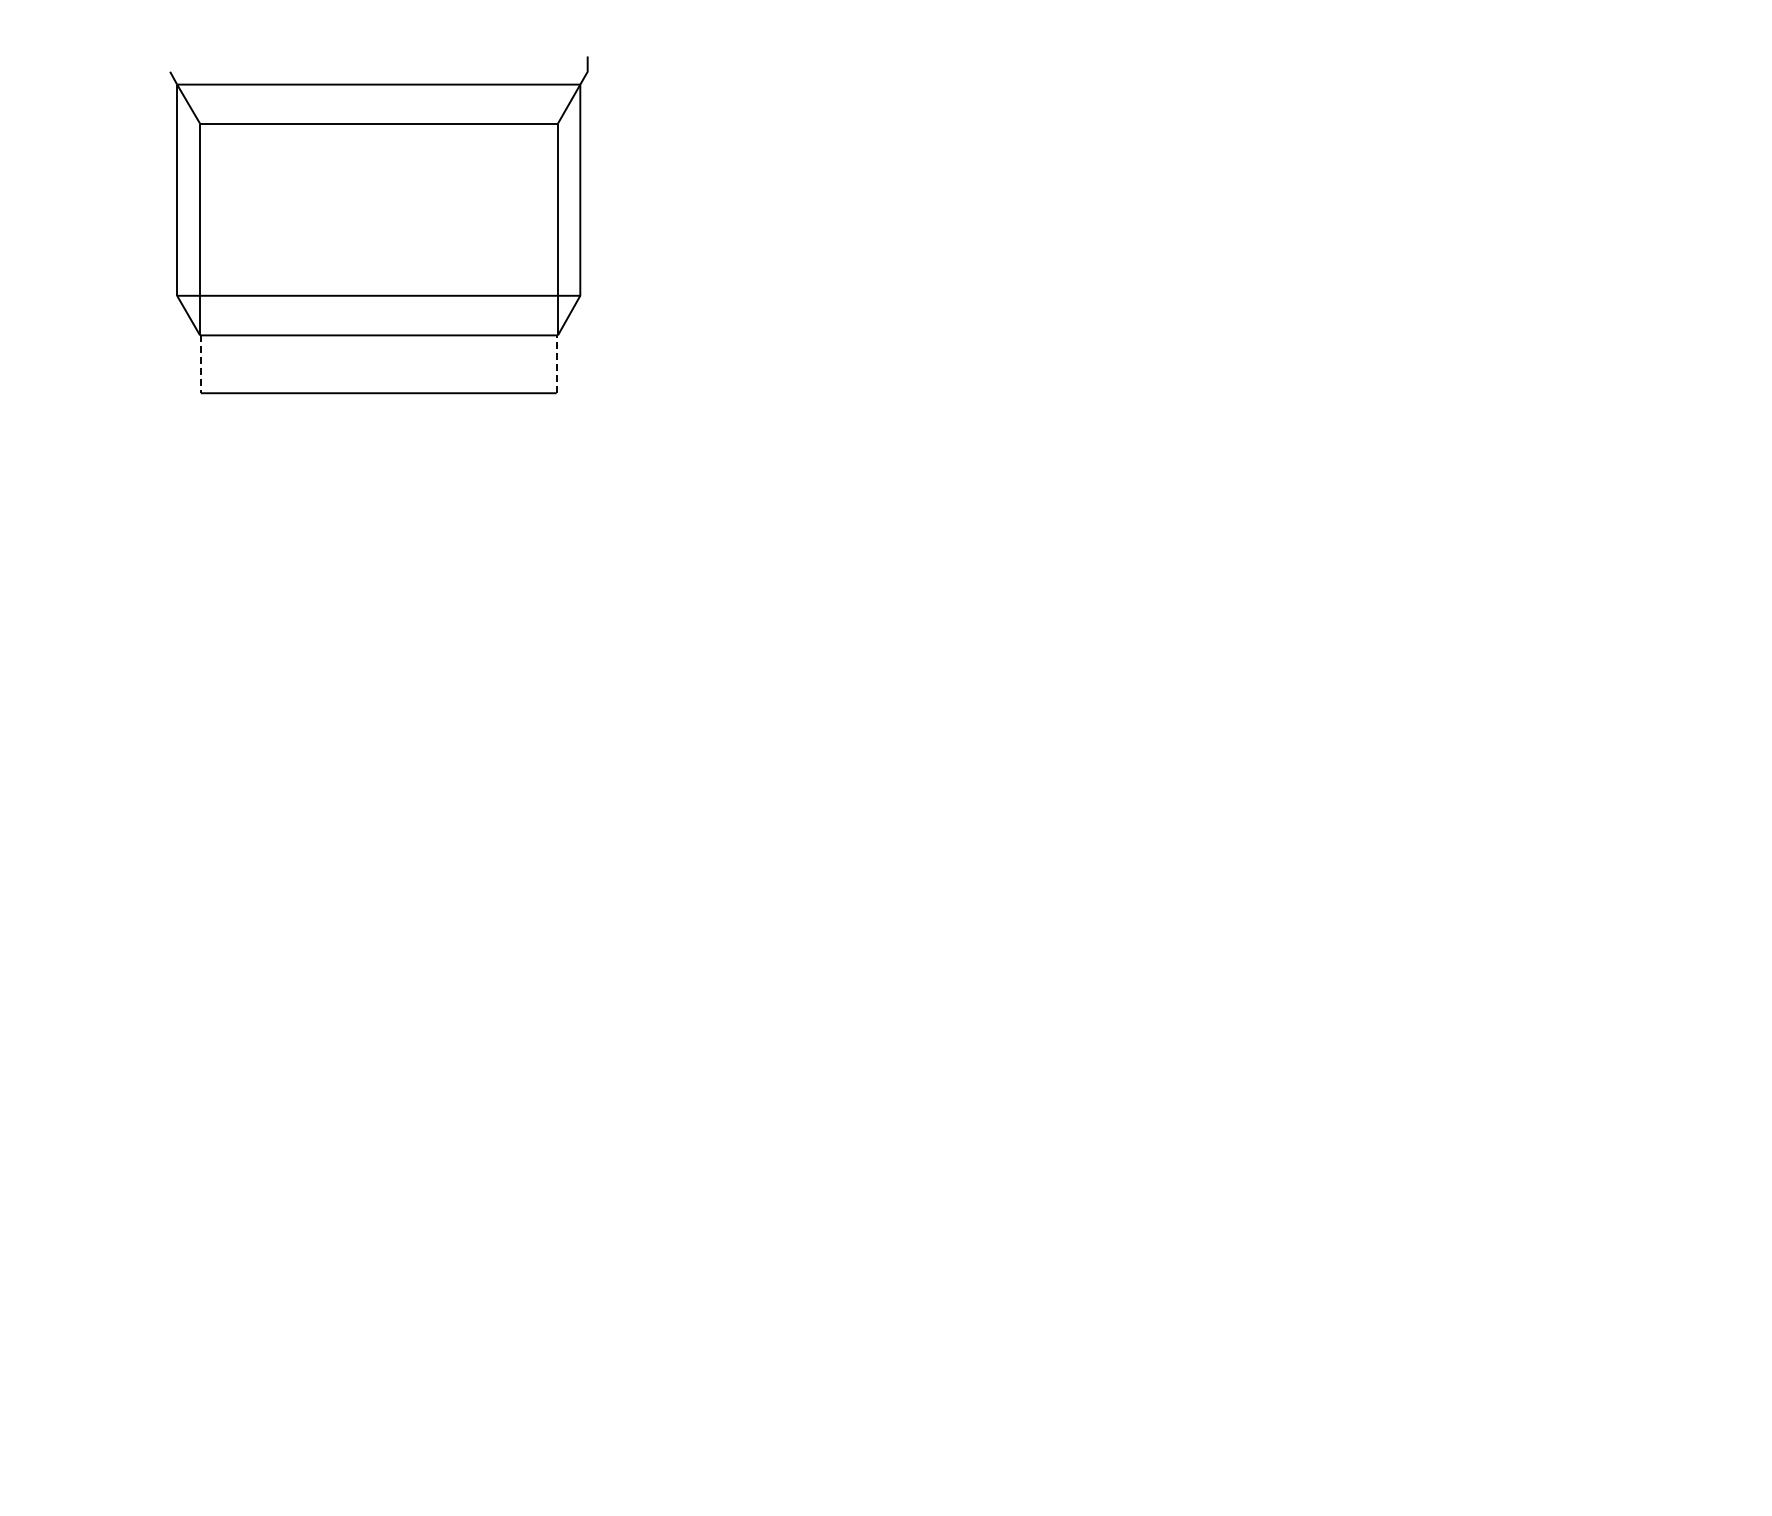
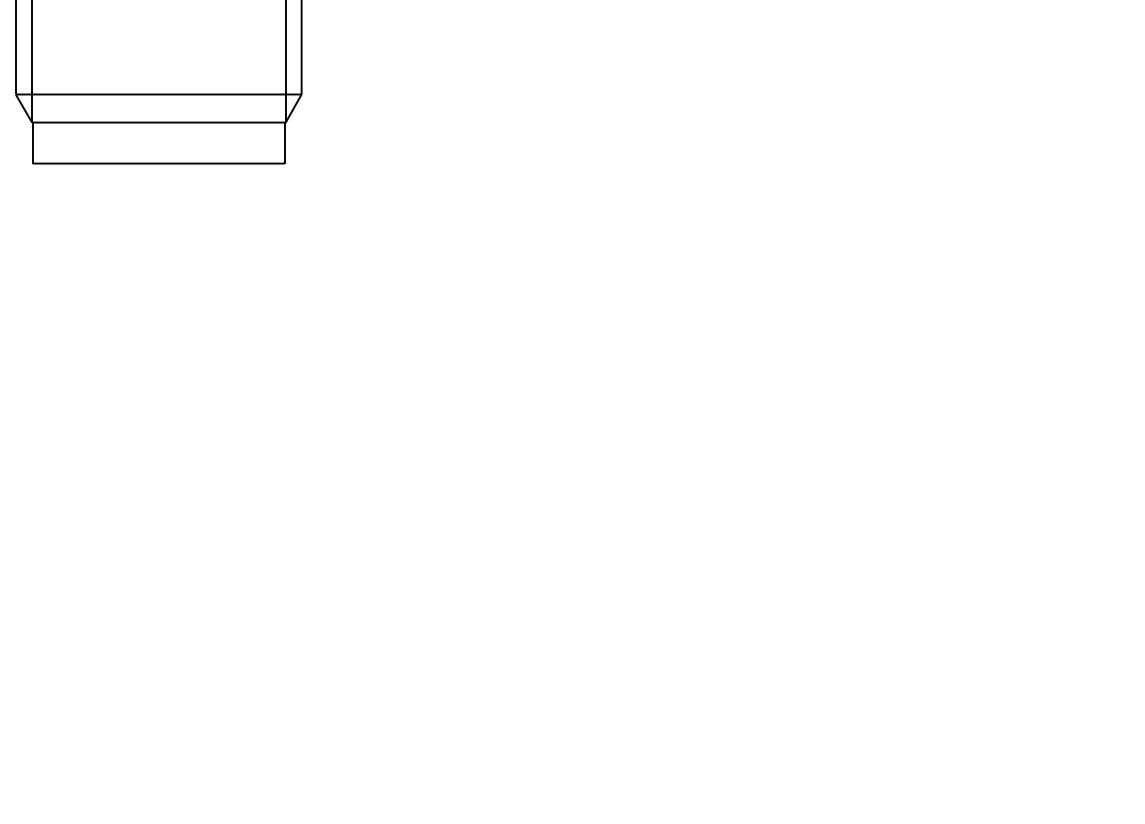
line: (200, 364) -> (32, 143), dashed -> solid
line: (556, 364) -> (284, 143), dashed -> solid

